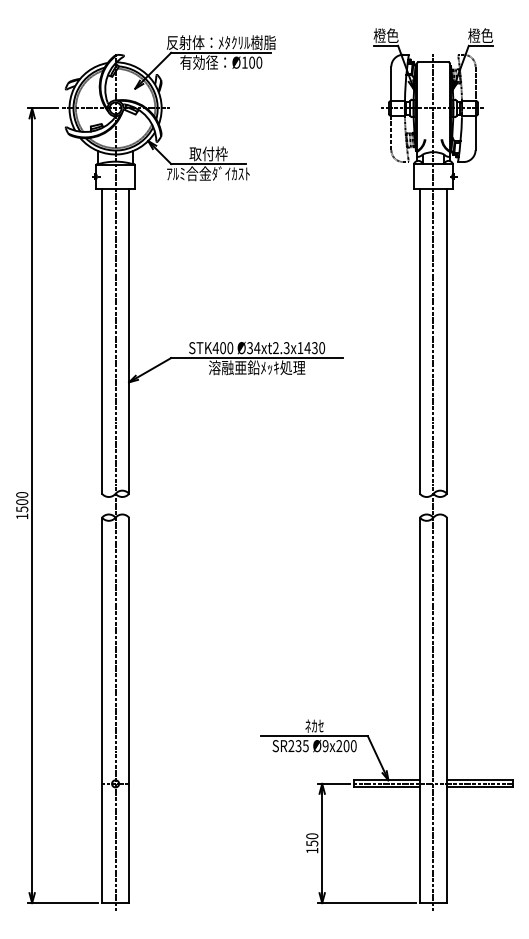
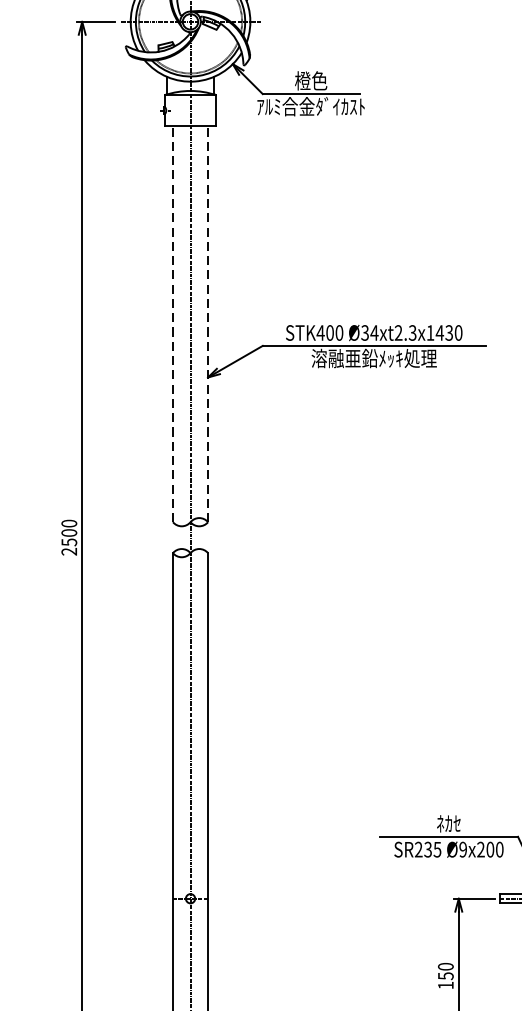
text: (208, 153) -> (311, 80), 取付枠 -> 橙色
line: (102, 341) -> (173, 324), solid -> dashed
line: (129, 341) -> (208, 324), solid -> dashed
text: (22, 516) -> (69, 551), 1500 -> 2500

